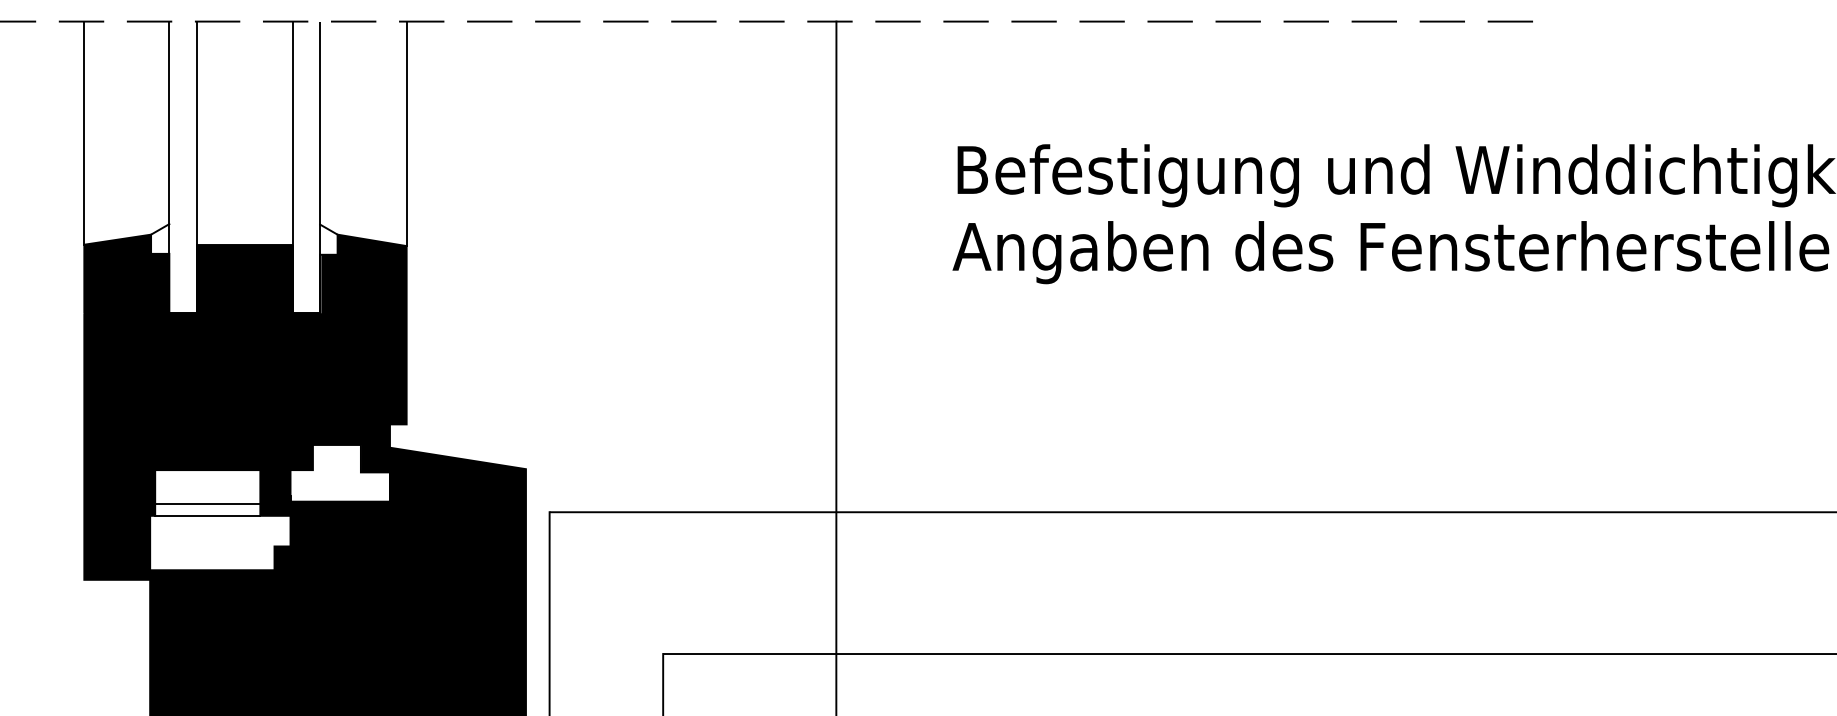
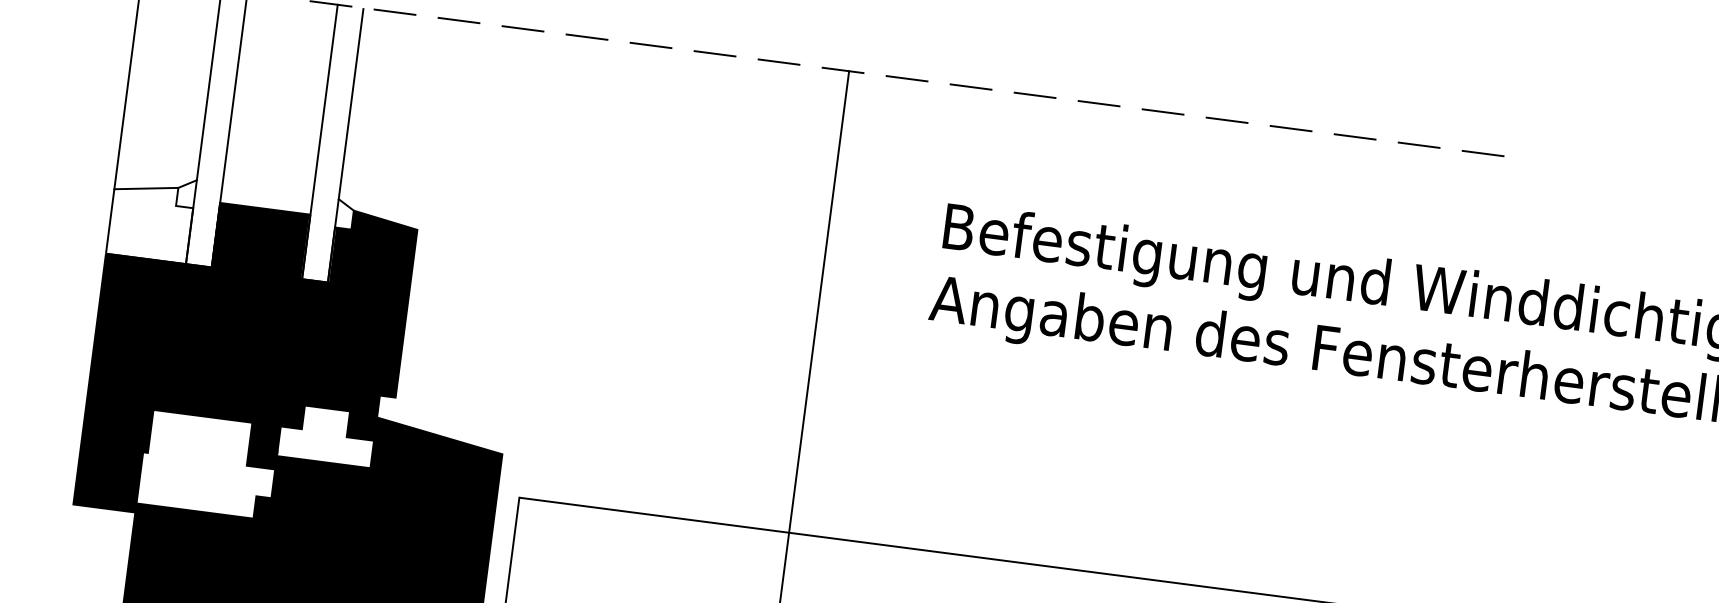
line: (406, 133) -> (431, 123), removed
fill: (126, 273) -> (150, 221), removed
line: (207, 504) -> (198, 448), removed
line: (207, 515) -> (197, 458), removed

